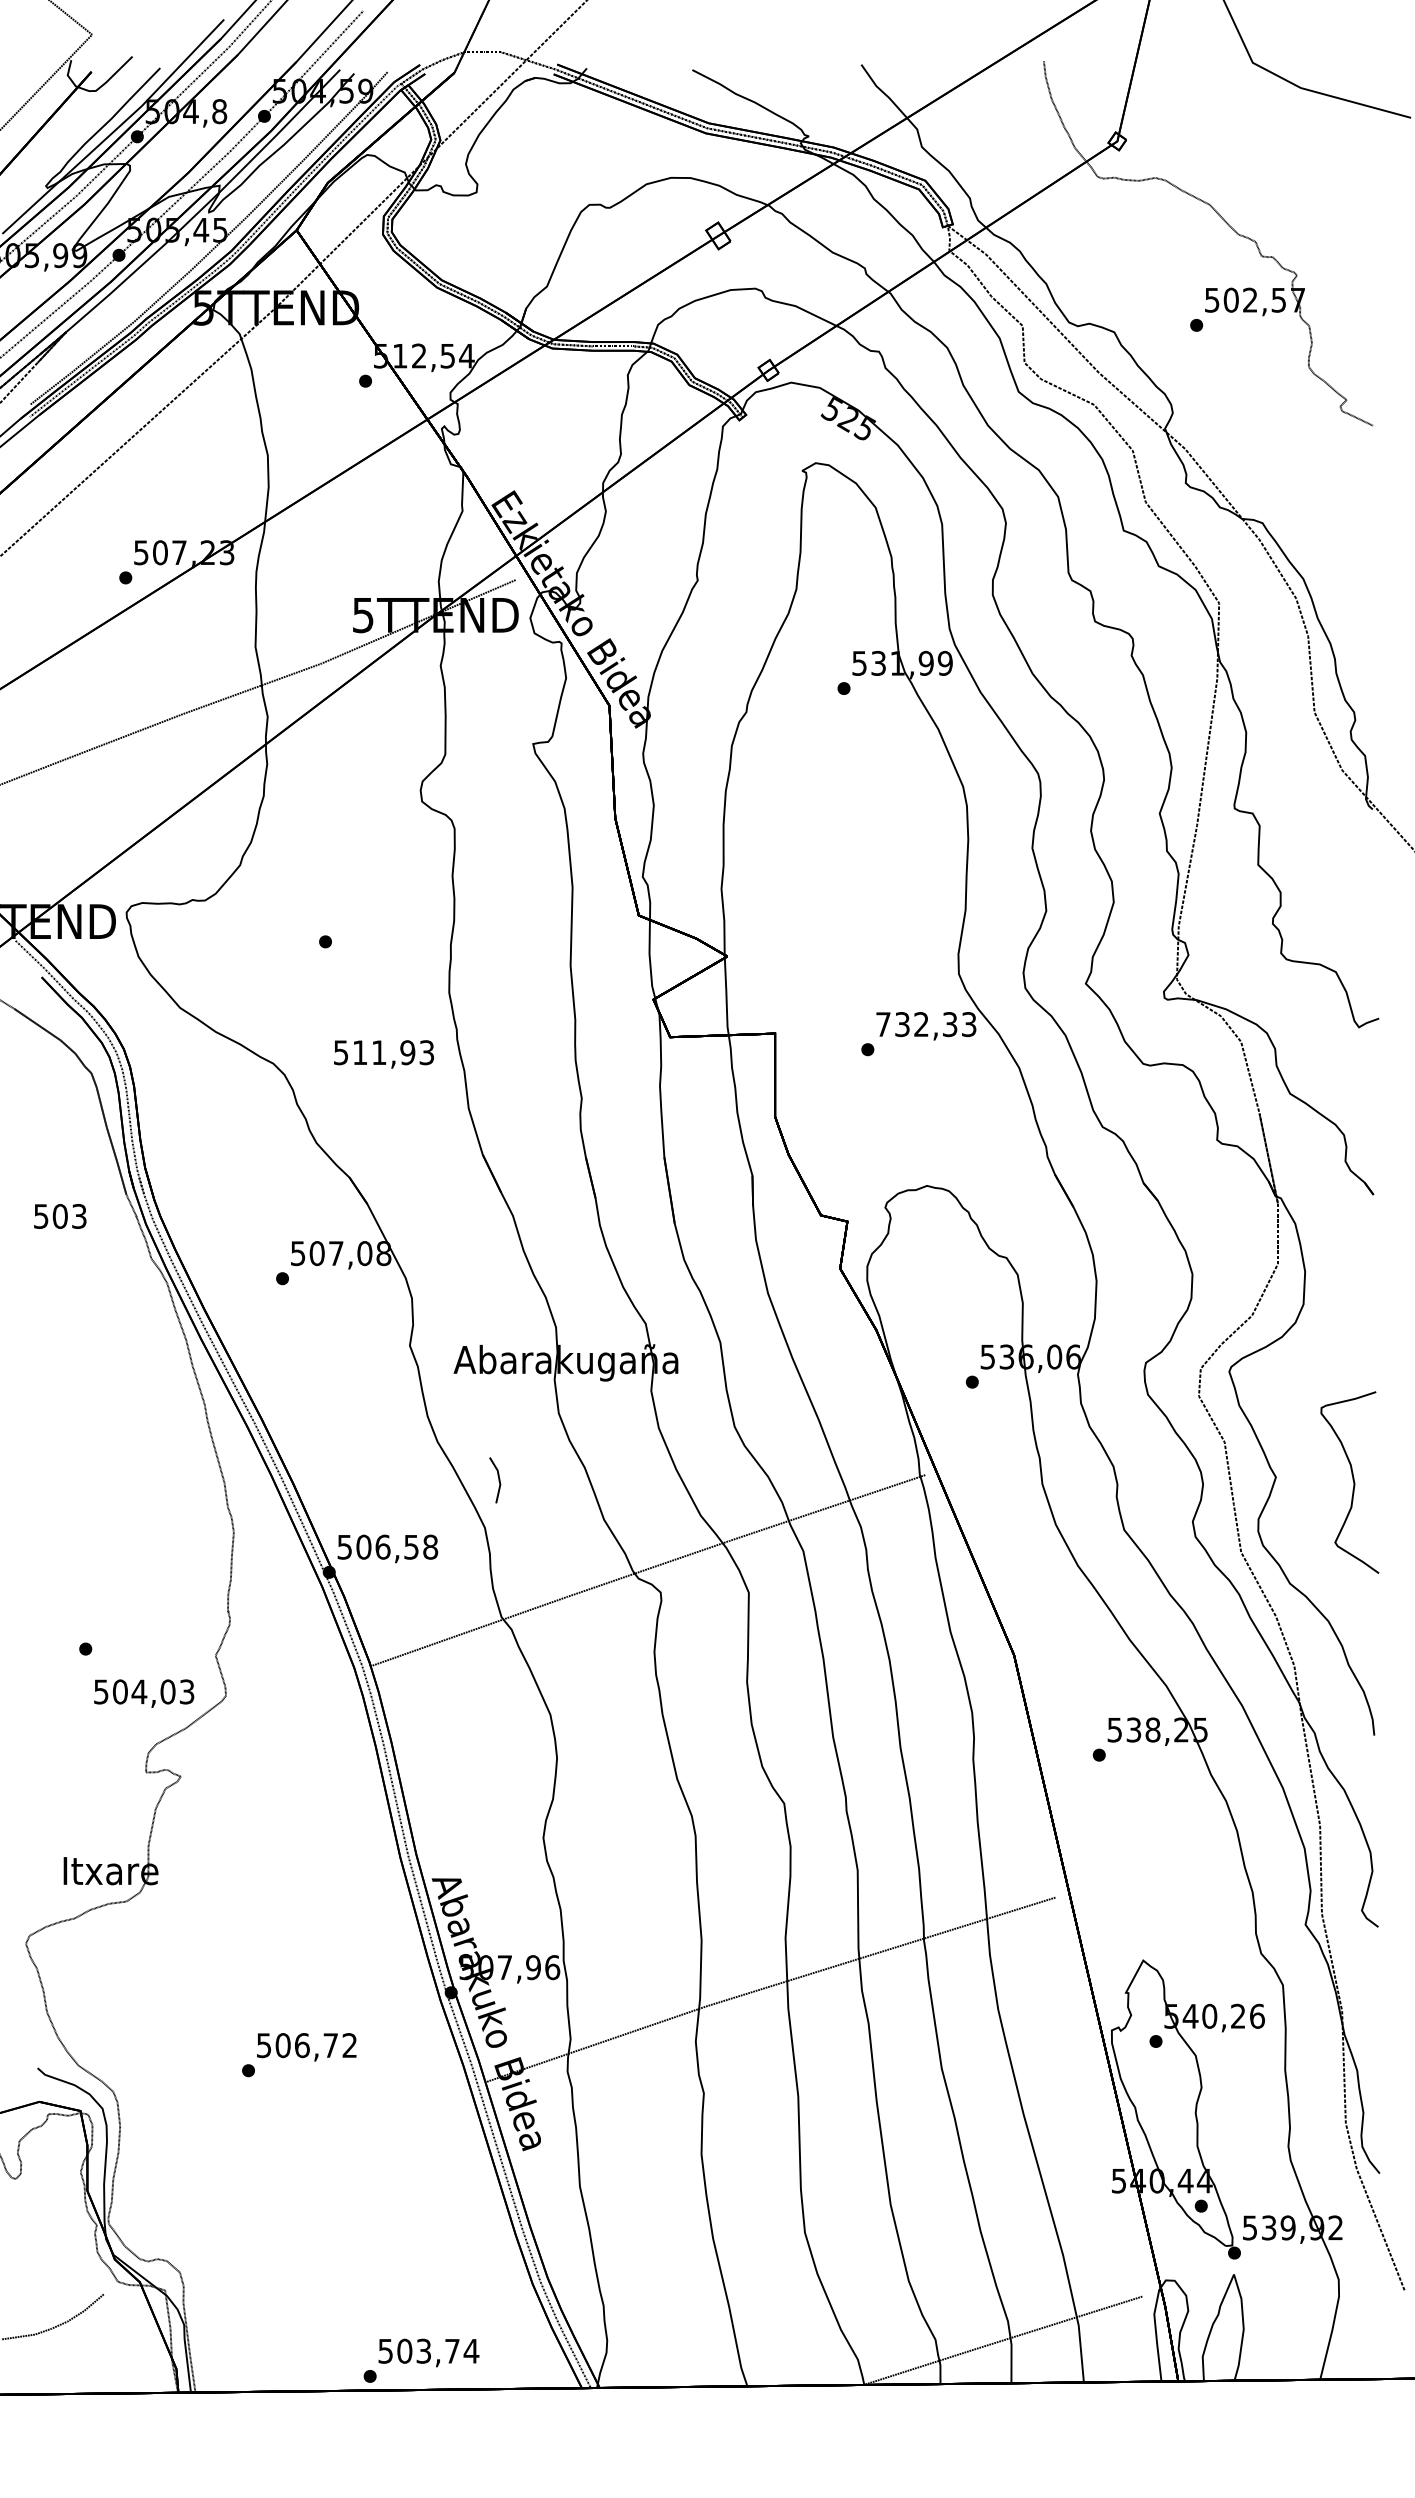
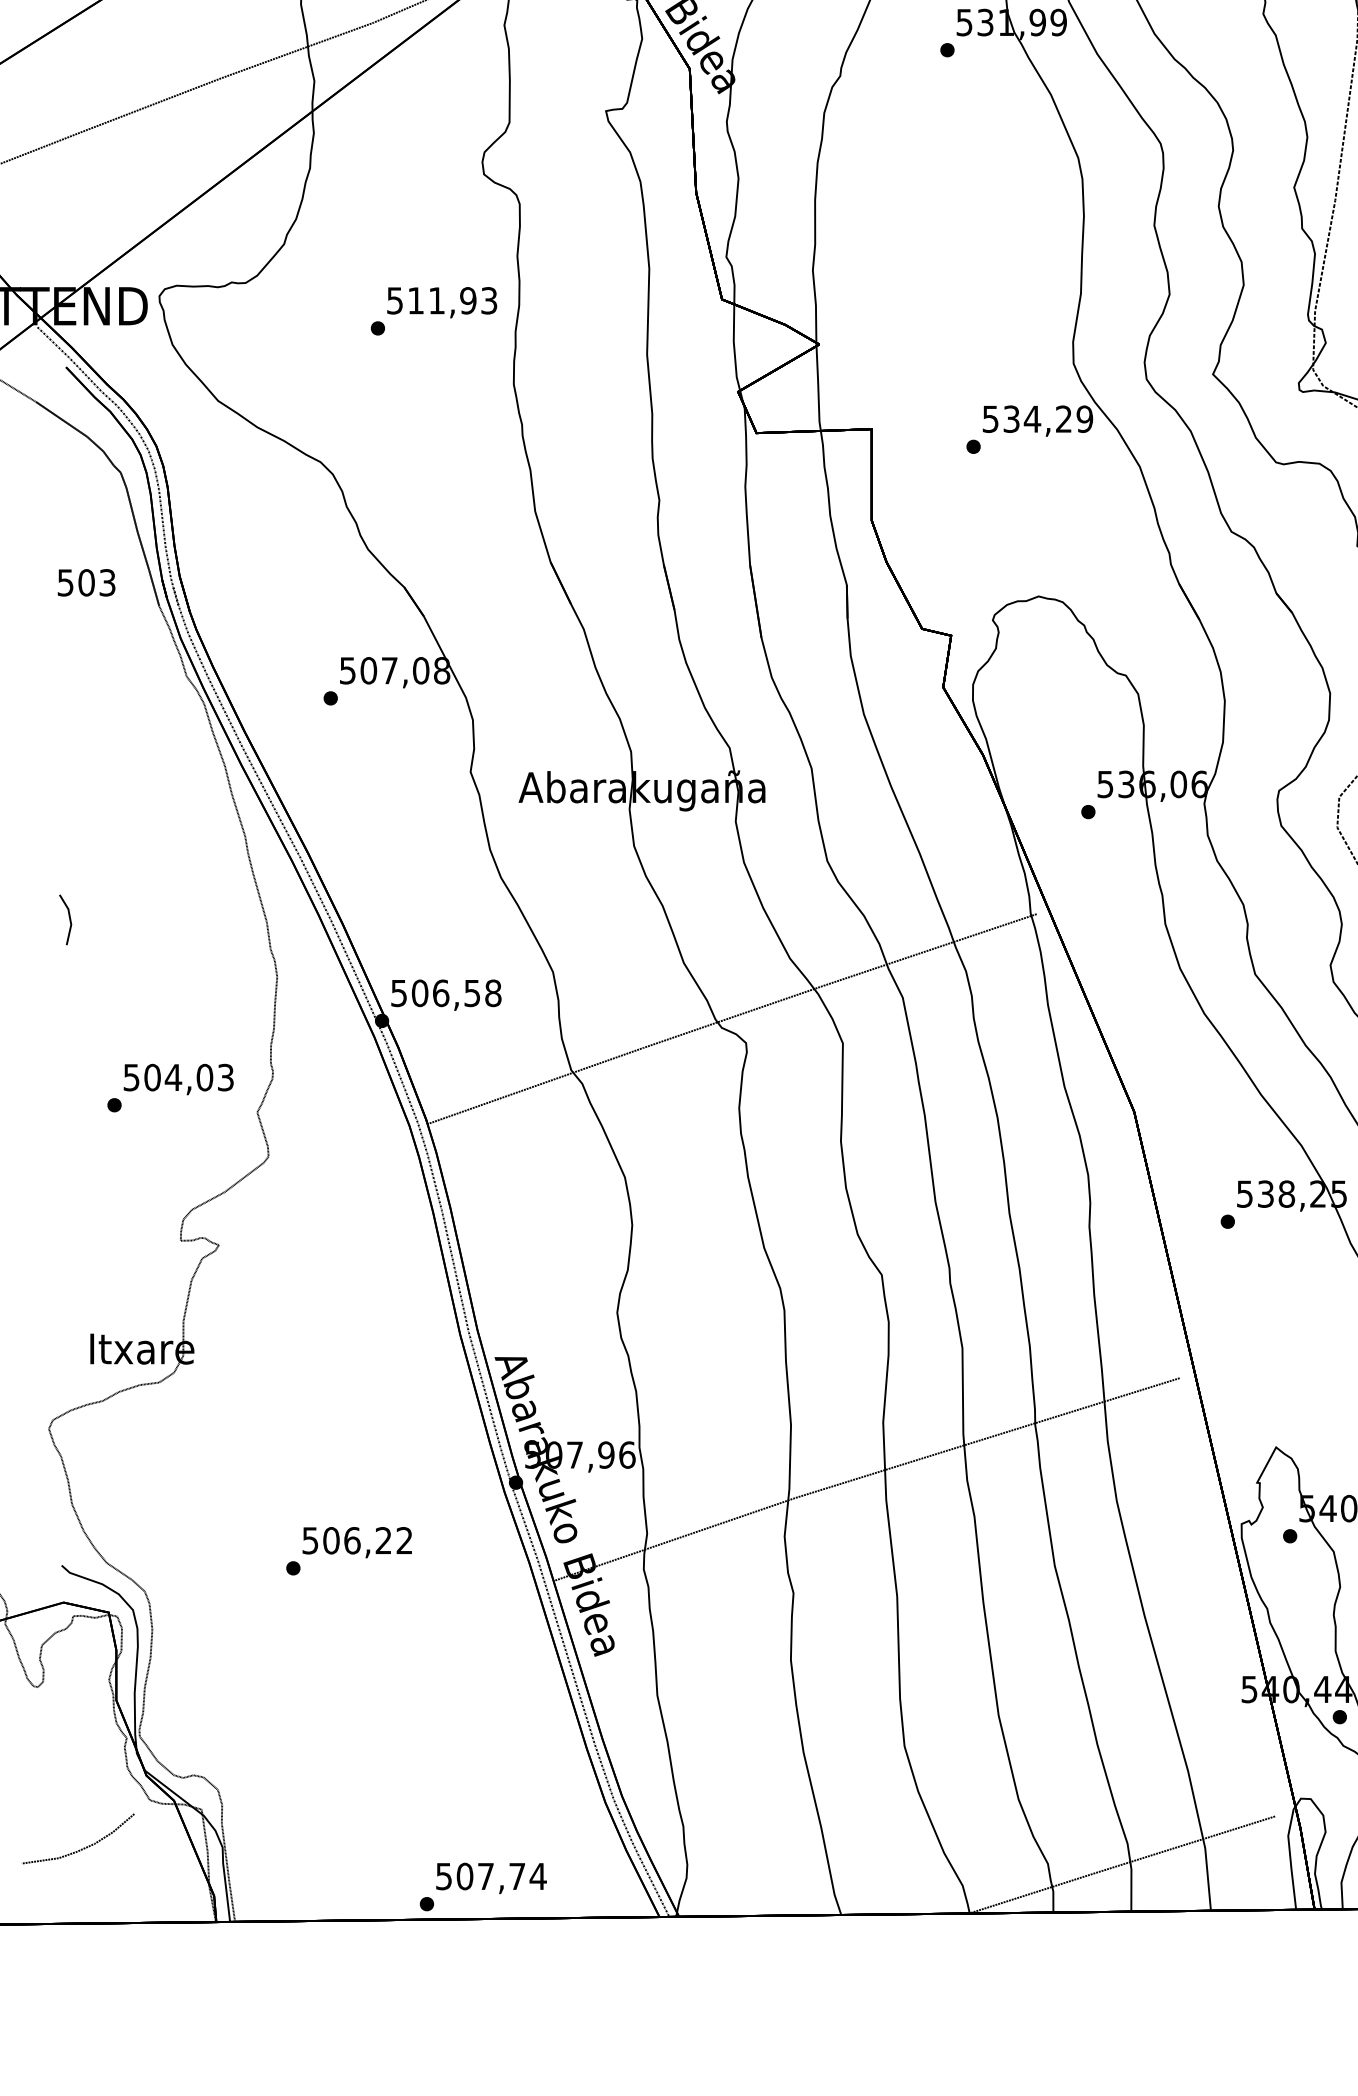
text: (926, 1024) -> (1038, 419), 732,33 -> 534,29
text: (383, 1054) -> (441, 302), moved
text: (60, 1216) -> (86, 582), moved
line: (498, 1480) -> (69, 920), moved
text: (144, 1693) -> (179, 1079), moved
text: (330, 2045) -> (383, 1540), 506,72 -> 506,22
text: (423, 2350) -> (485, 1875), 503,74 -> 507,74

